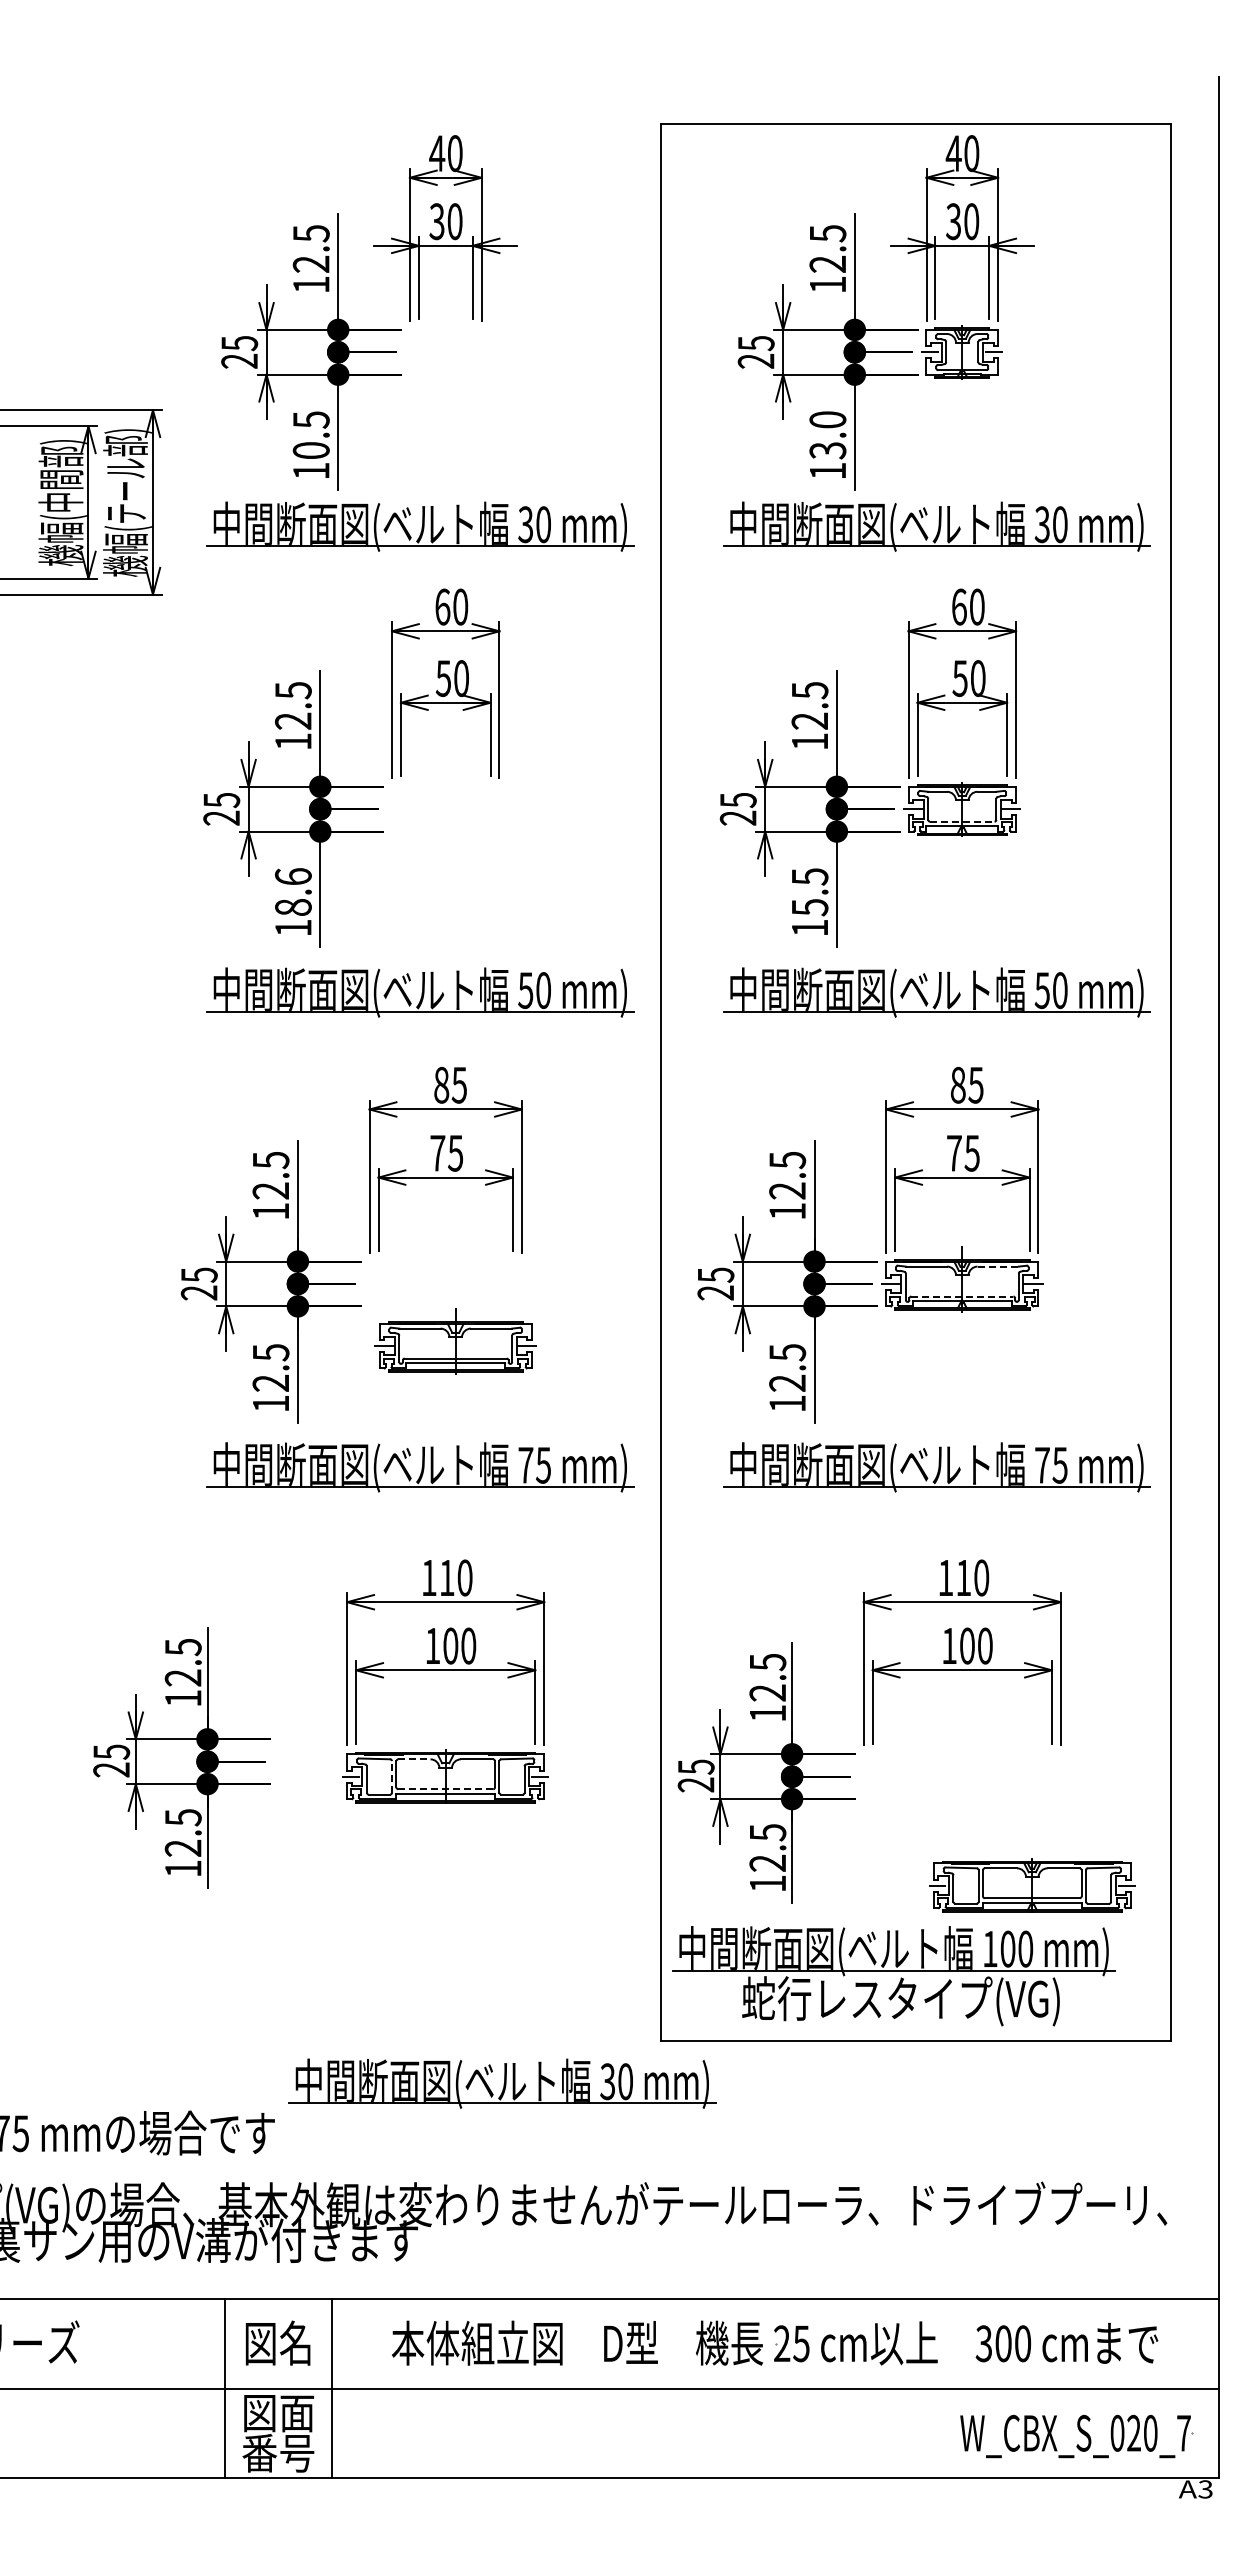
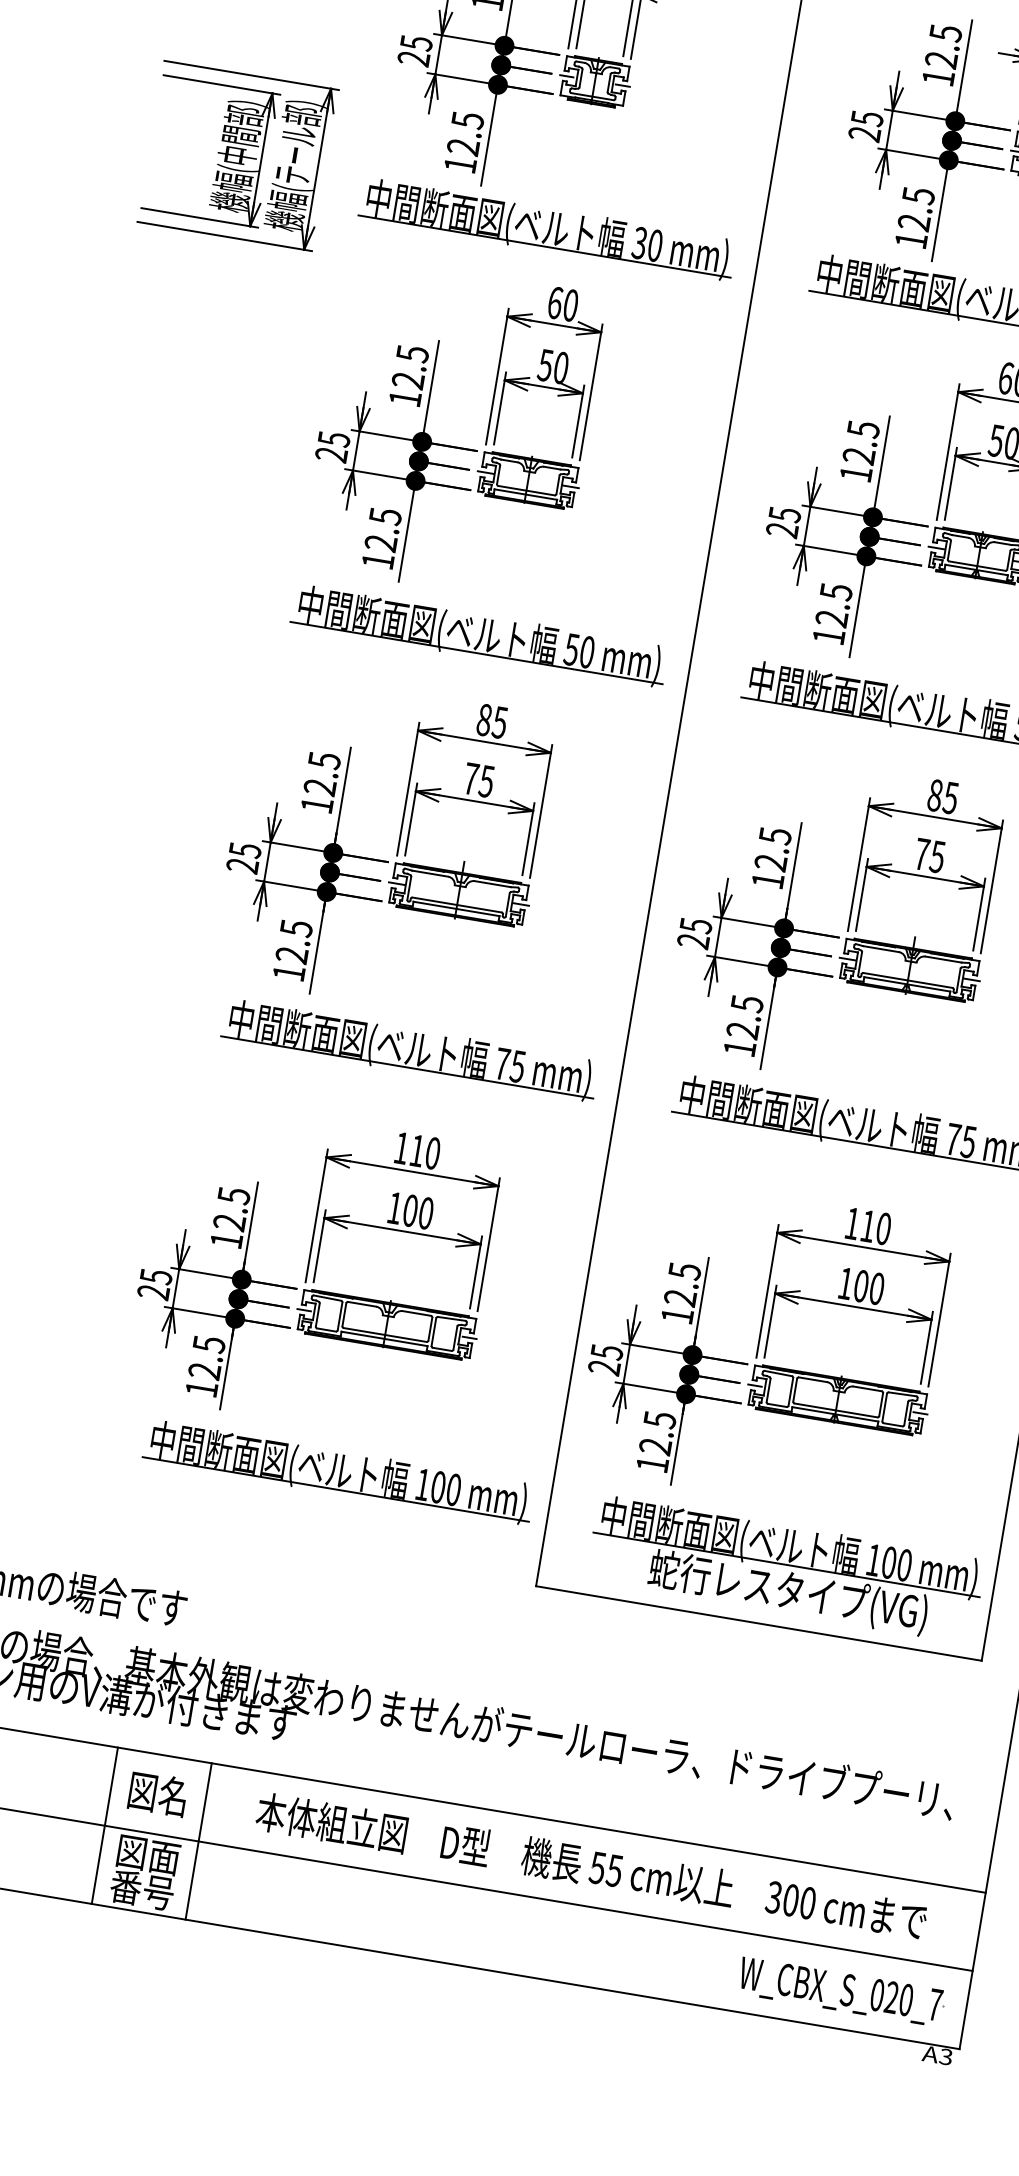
part: (445, 352) -> (594, 81), added
text: (827, 435) -> (916, 209), 13.0 -> 12.5
text: (310, 450) -> (462, 146), 10.5 -> 12.5
part: (445, 809) -> (528, 479), added
line: (962, 821) -> (977, 565), dashed -> solid
text: (293, 891) -> (383, 529), 18.6 -> 12.5
text: (809, 907) -> (831, 618), 15.5 -> 12.5
line: (998, 1266) -> (943, 959), dashed -> solid
line: (962, 1296) -> (908, 980), dashed -> solid
part: (455, 1341) -> (459, 890), moved
part: (181, 1757) -> (216, 1291), moved
line: (414, 1759) -> (362, 1304), dashed -> solid
line: (391, 1776) -> (339, 1315), dashed -> solid
line: (446, 1789) -> (385, 1335), dashed -> solid
part: (1032, 1885) -> (838, 1399), moved
part: (419, 1951) -> (338, 1472), added
part: (893, 1976) -> (785, 1569), moved
part: (502, 2083) -> (391, 1600), removed
text: (781, 2343) -> (597, 1867), 25 -> 55

